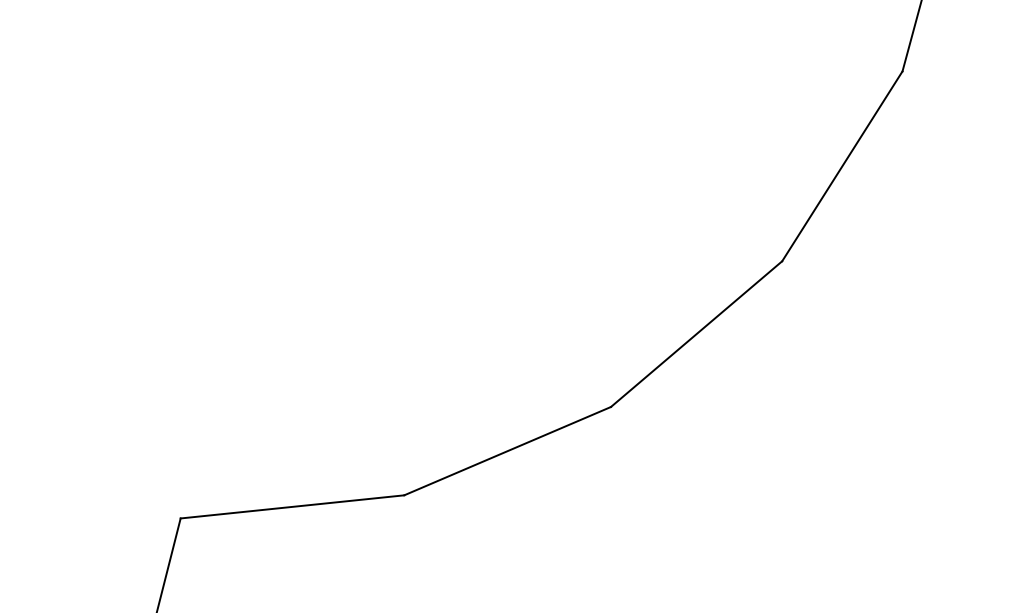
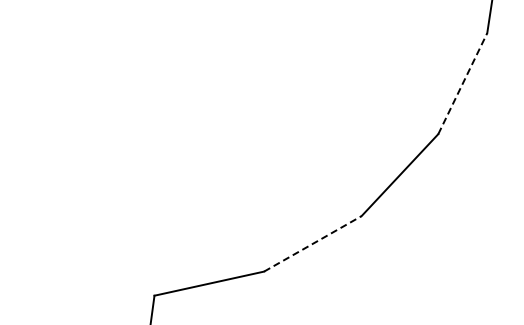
line: (843, 166) -> (463, 83), solid -> dashed
line: (508, 450) -> (313, 243), solid -> dashed

